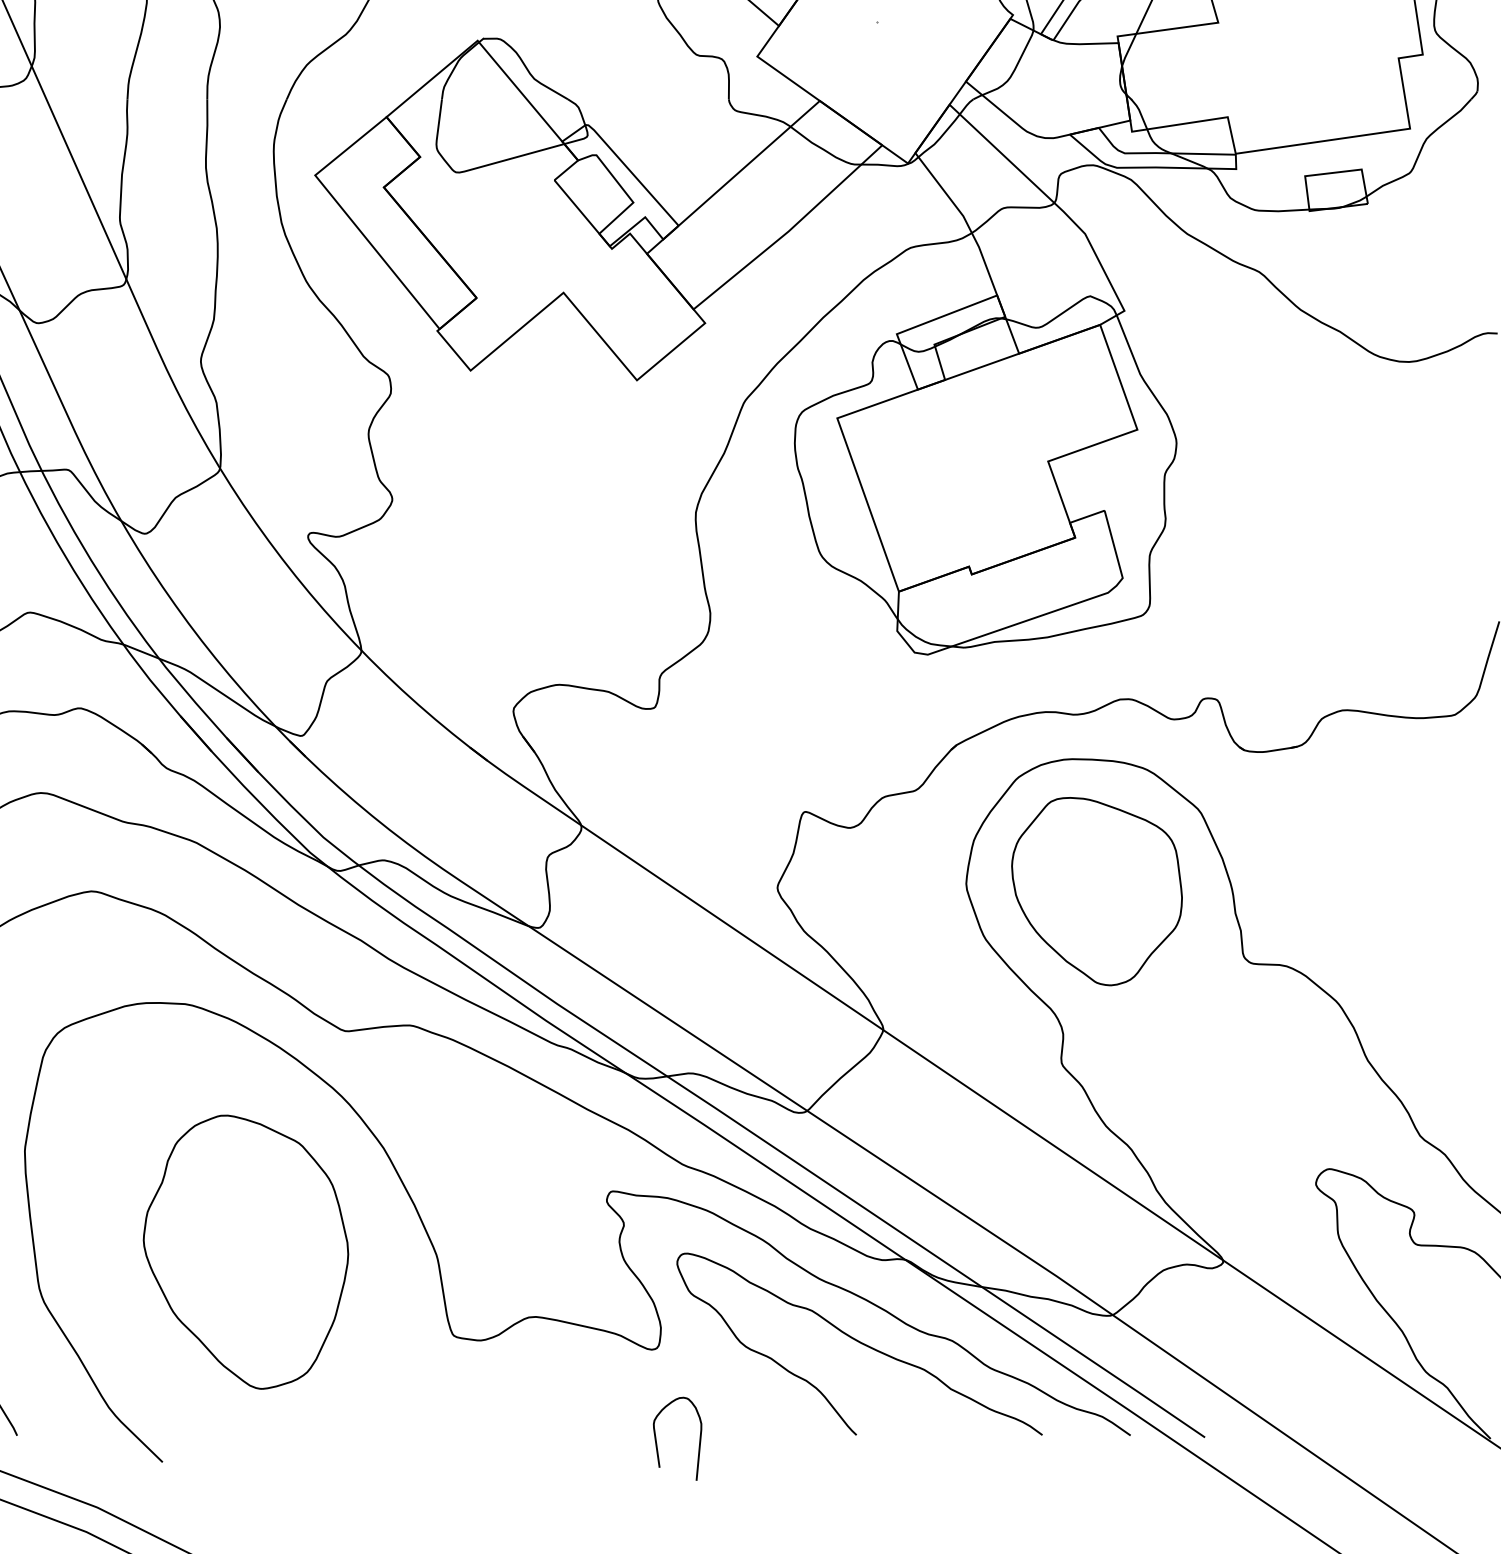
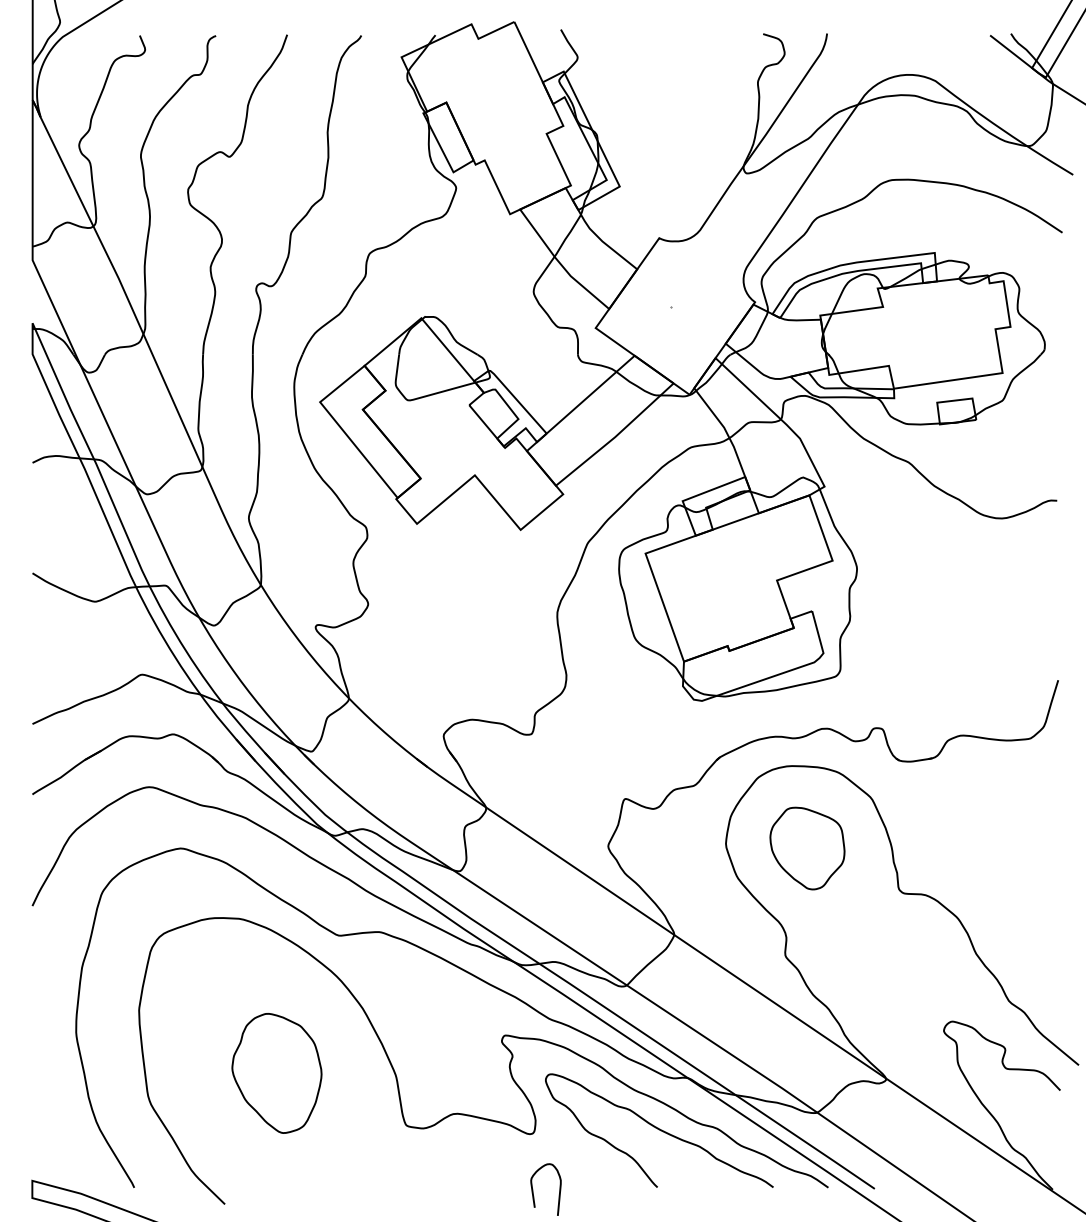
part: (1097, 891) -> (807, 848), size x0.7
part: (245, 1252) -> (276, 1073), size x0.7

